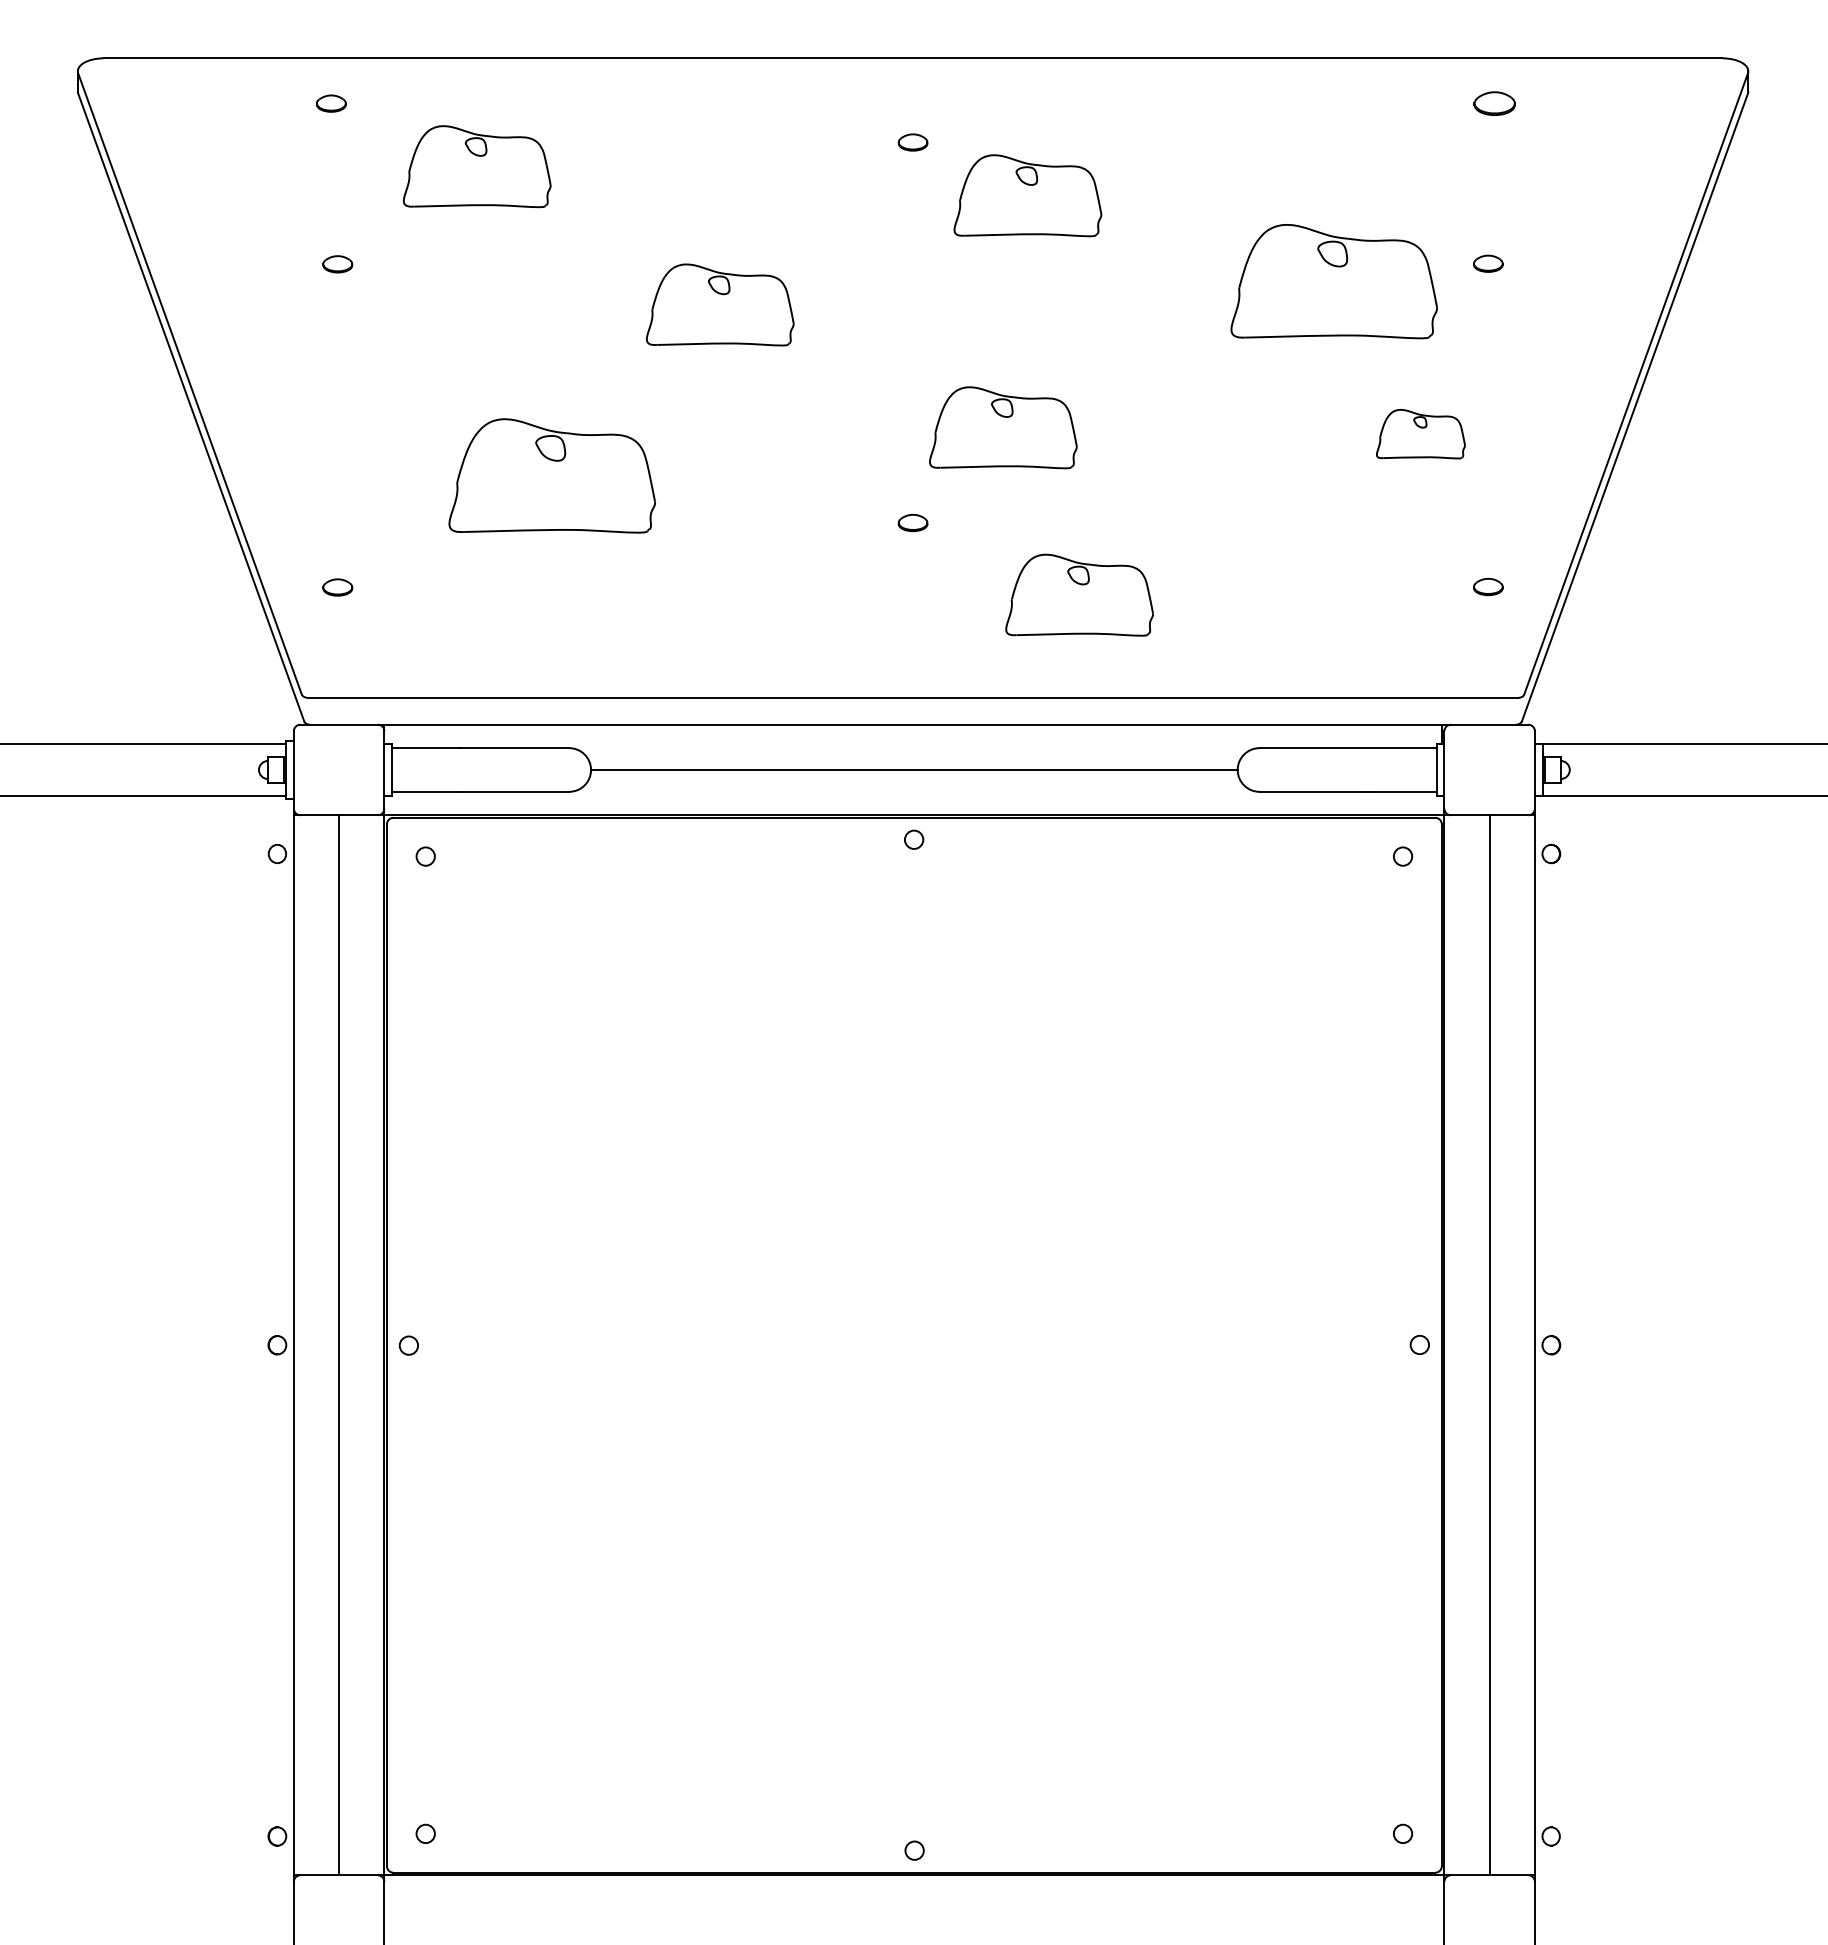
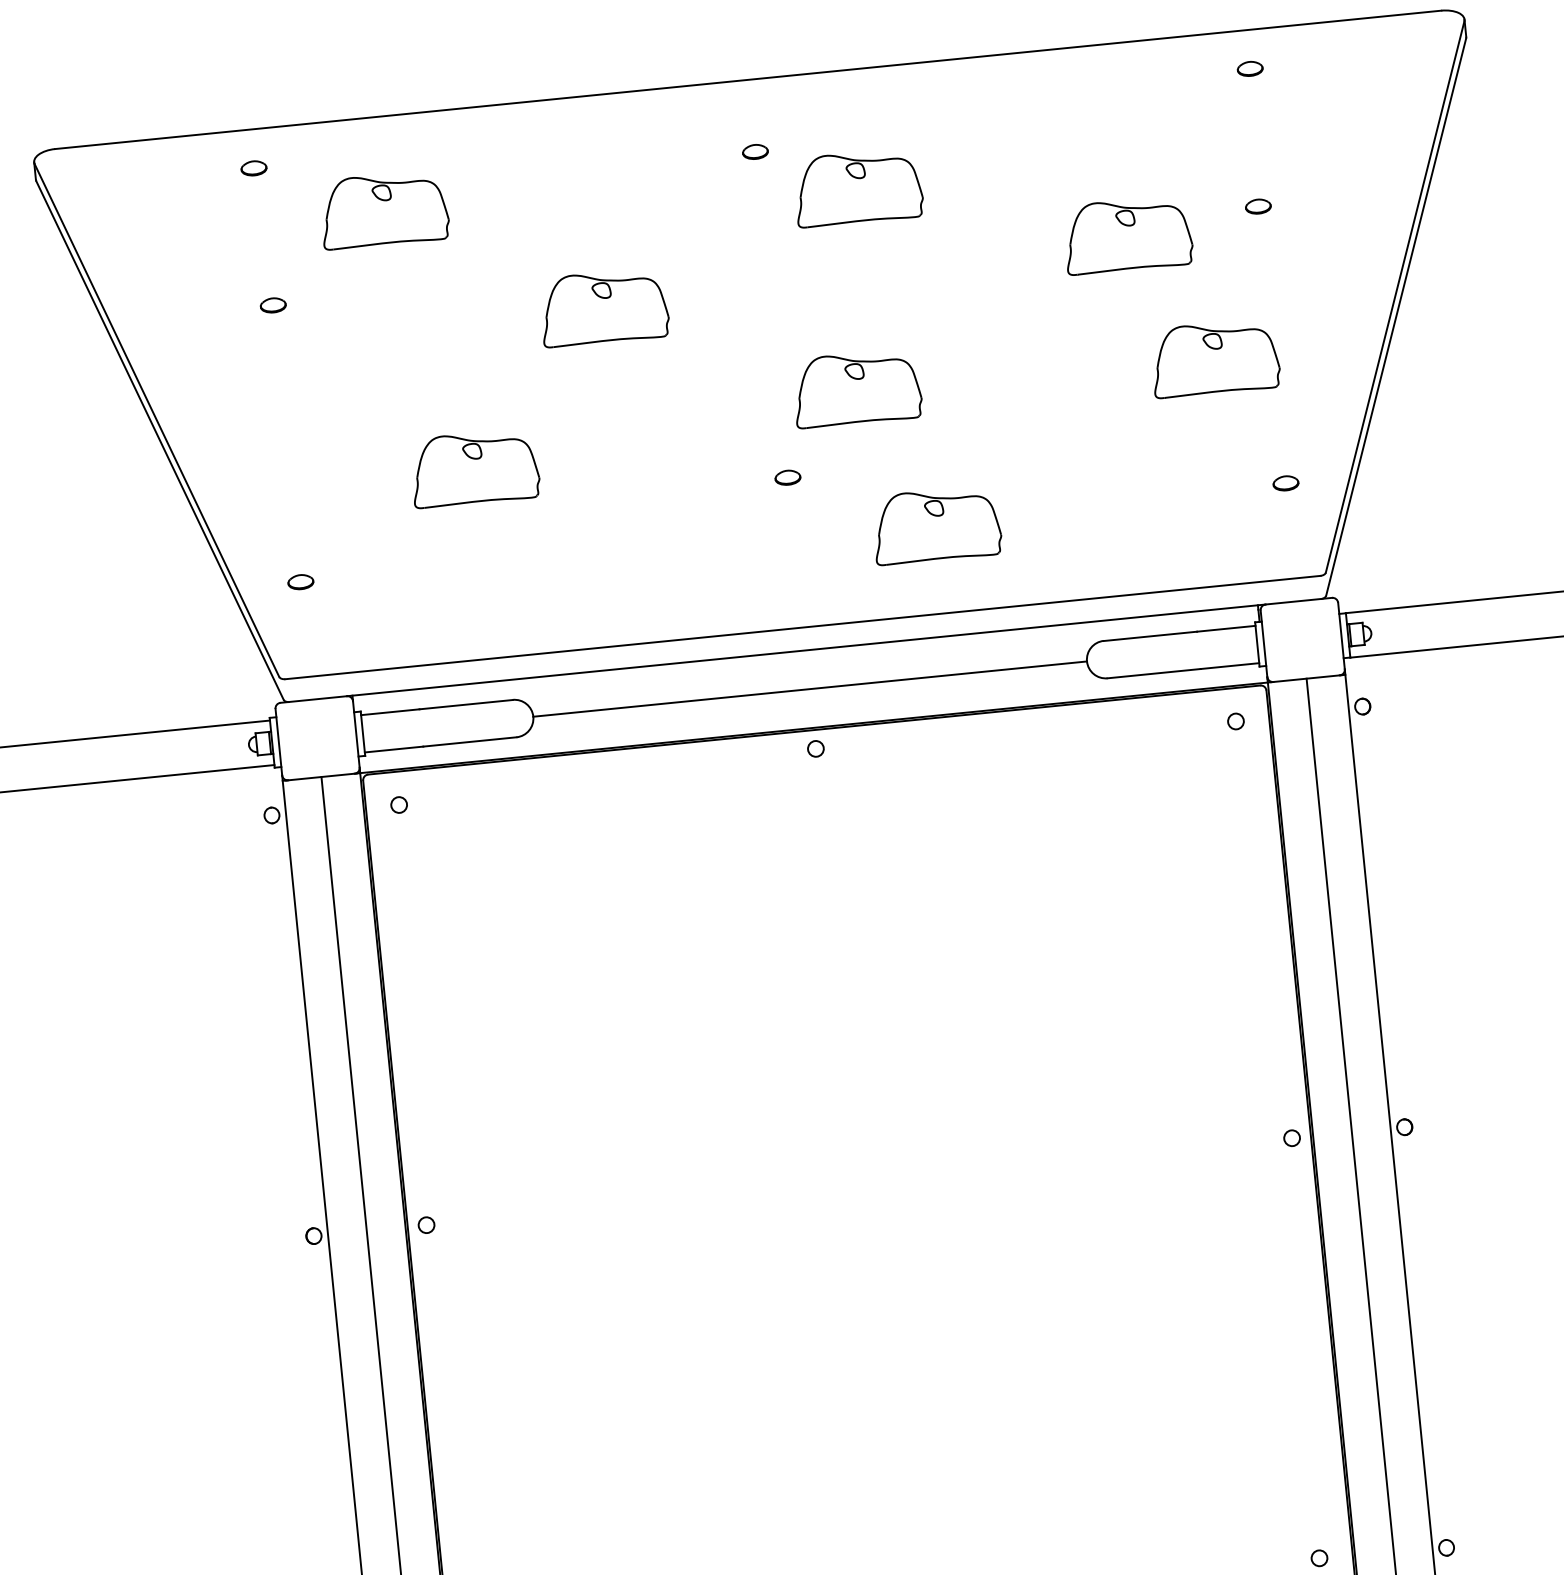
part: (1494, 103) -> (1249, 68), size x0.71
part: (1334, 281) -> (1128, 234), size x0.71
part: (1420, 433) -> (1214, 357), size x1.67
part: (551, 475) -> (474, 467), size x0.71

